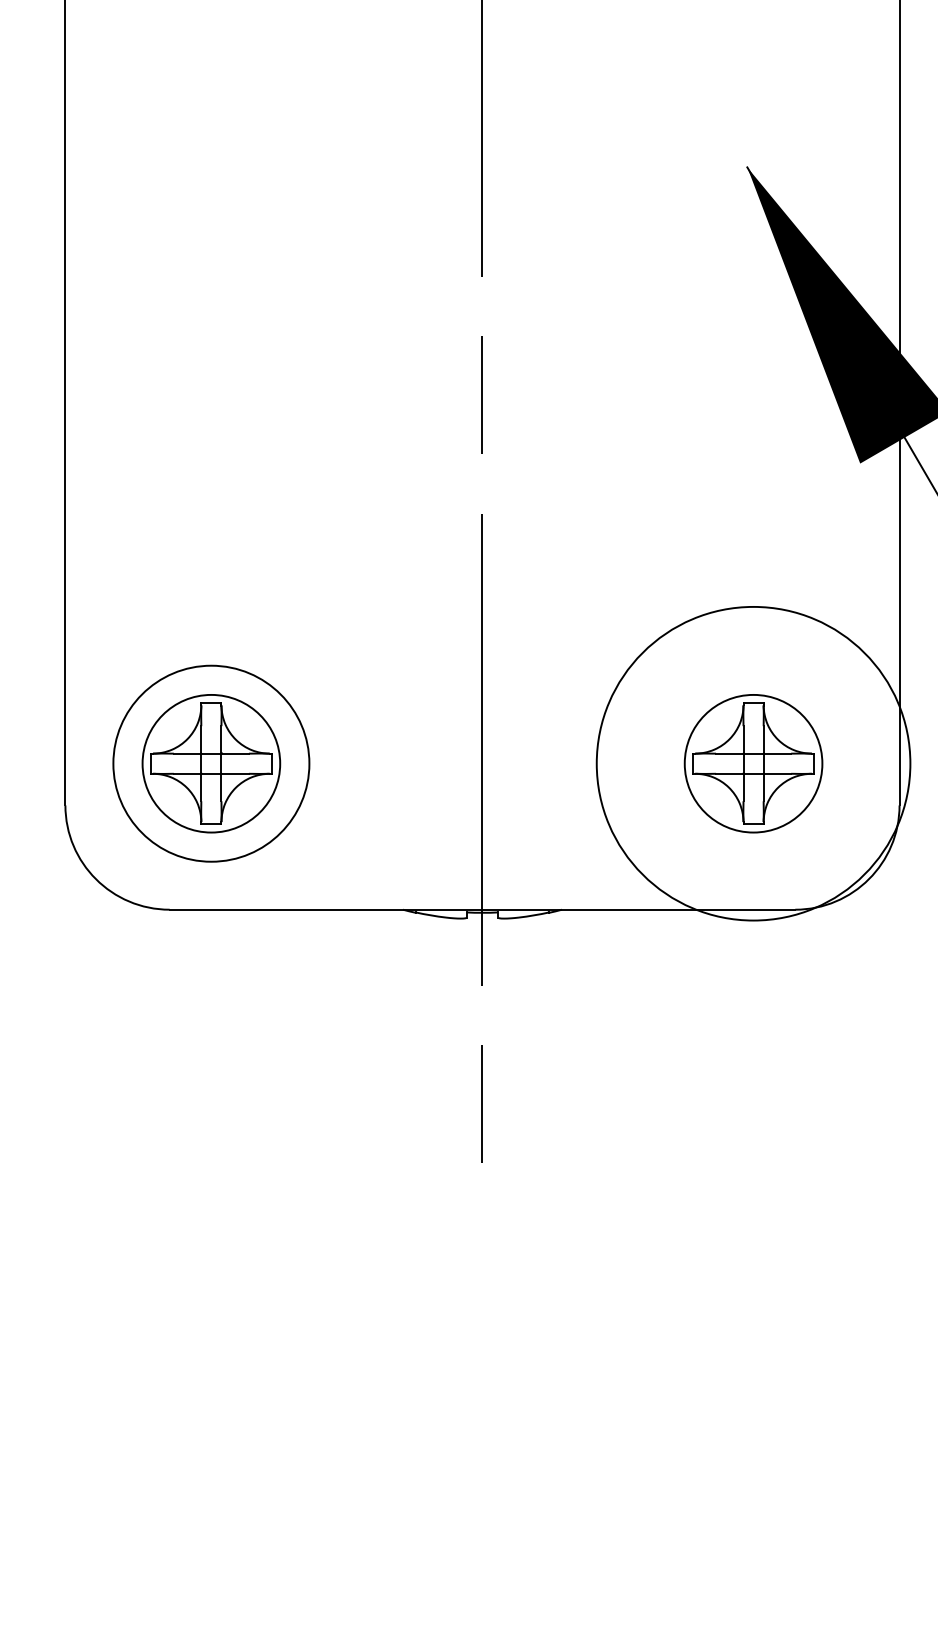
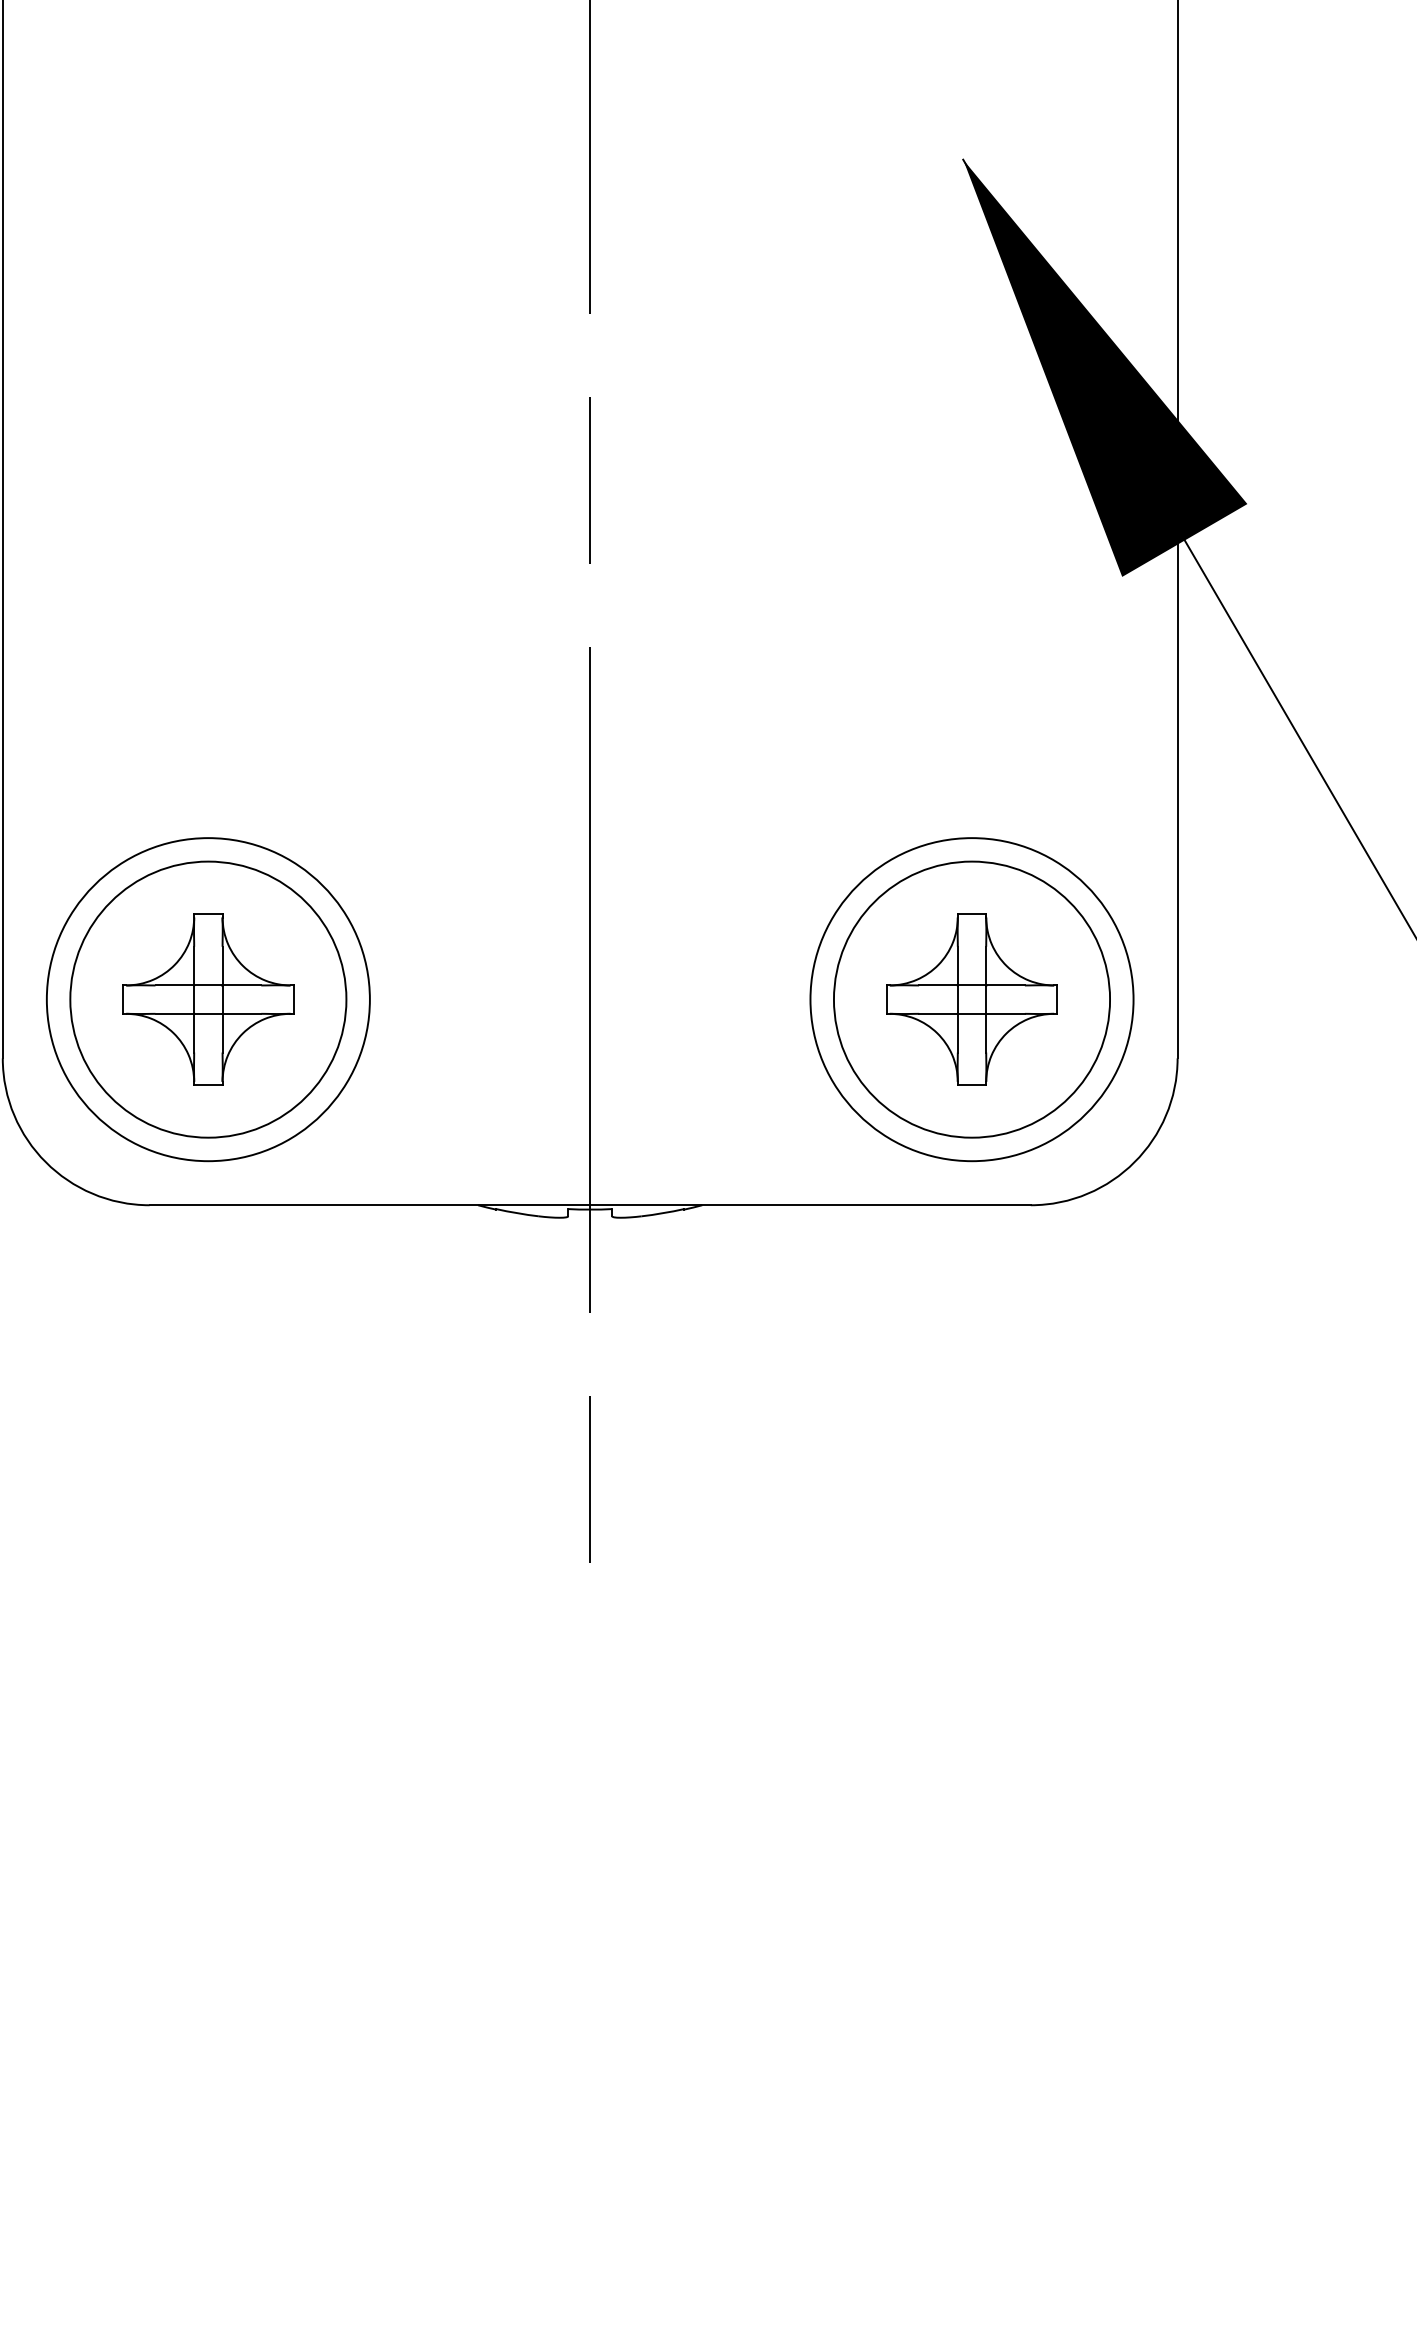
circle: (210, 763) -> (207, 999), size x1.67
circle: (753, 763) -> (971, 999), size x0.62
circle: (753, 763) -> (971, 999), size x1.67

